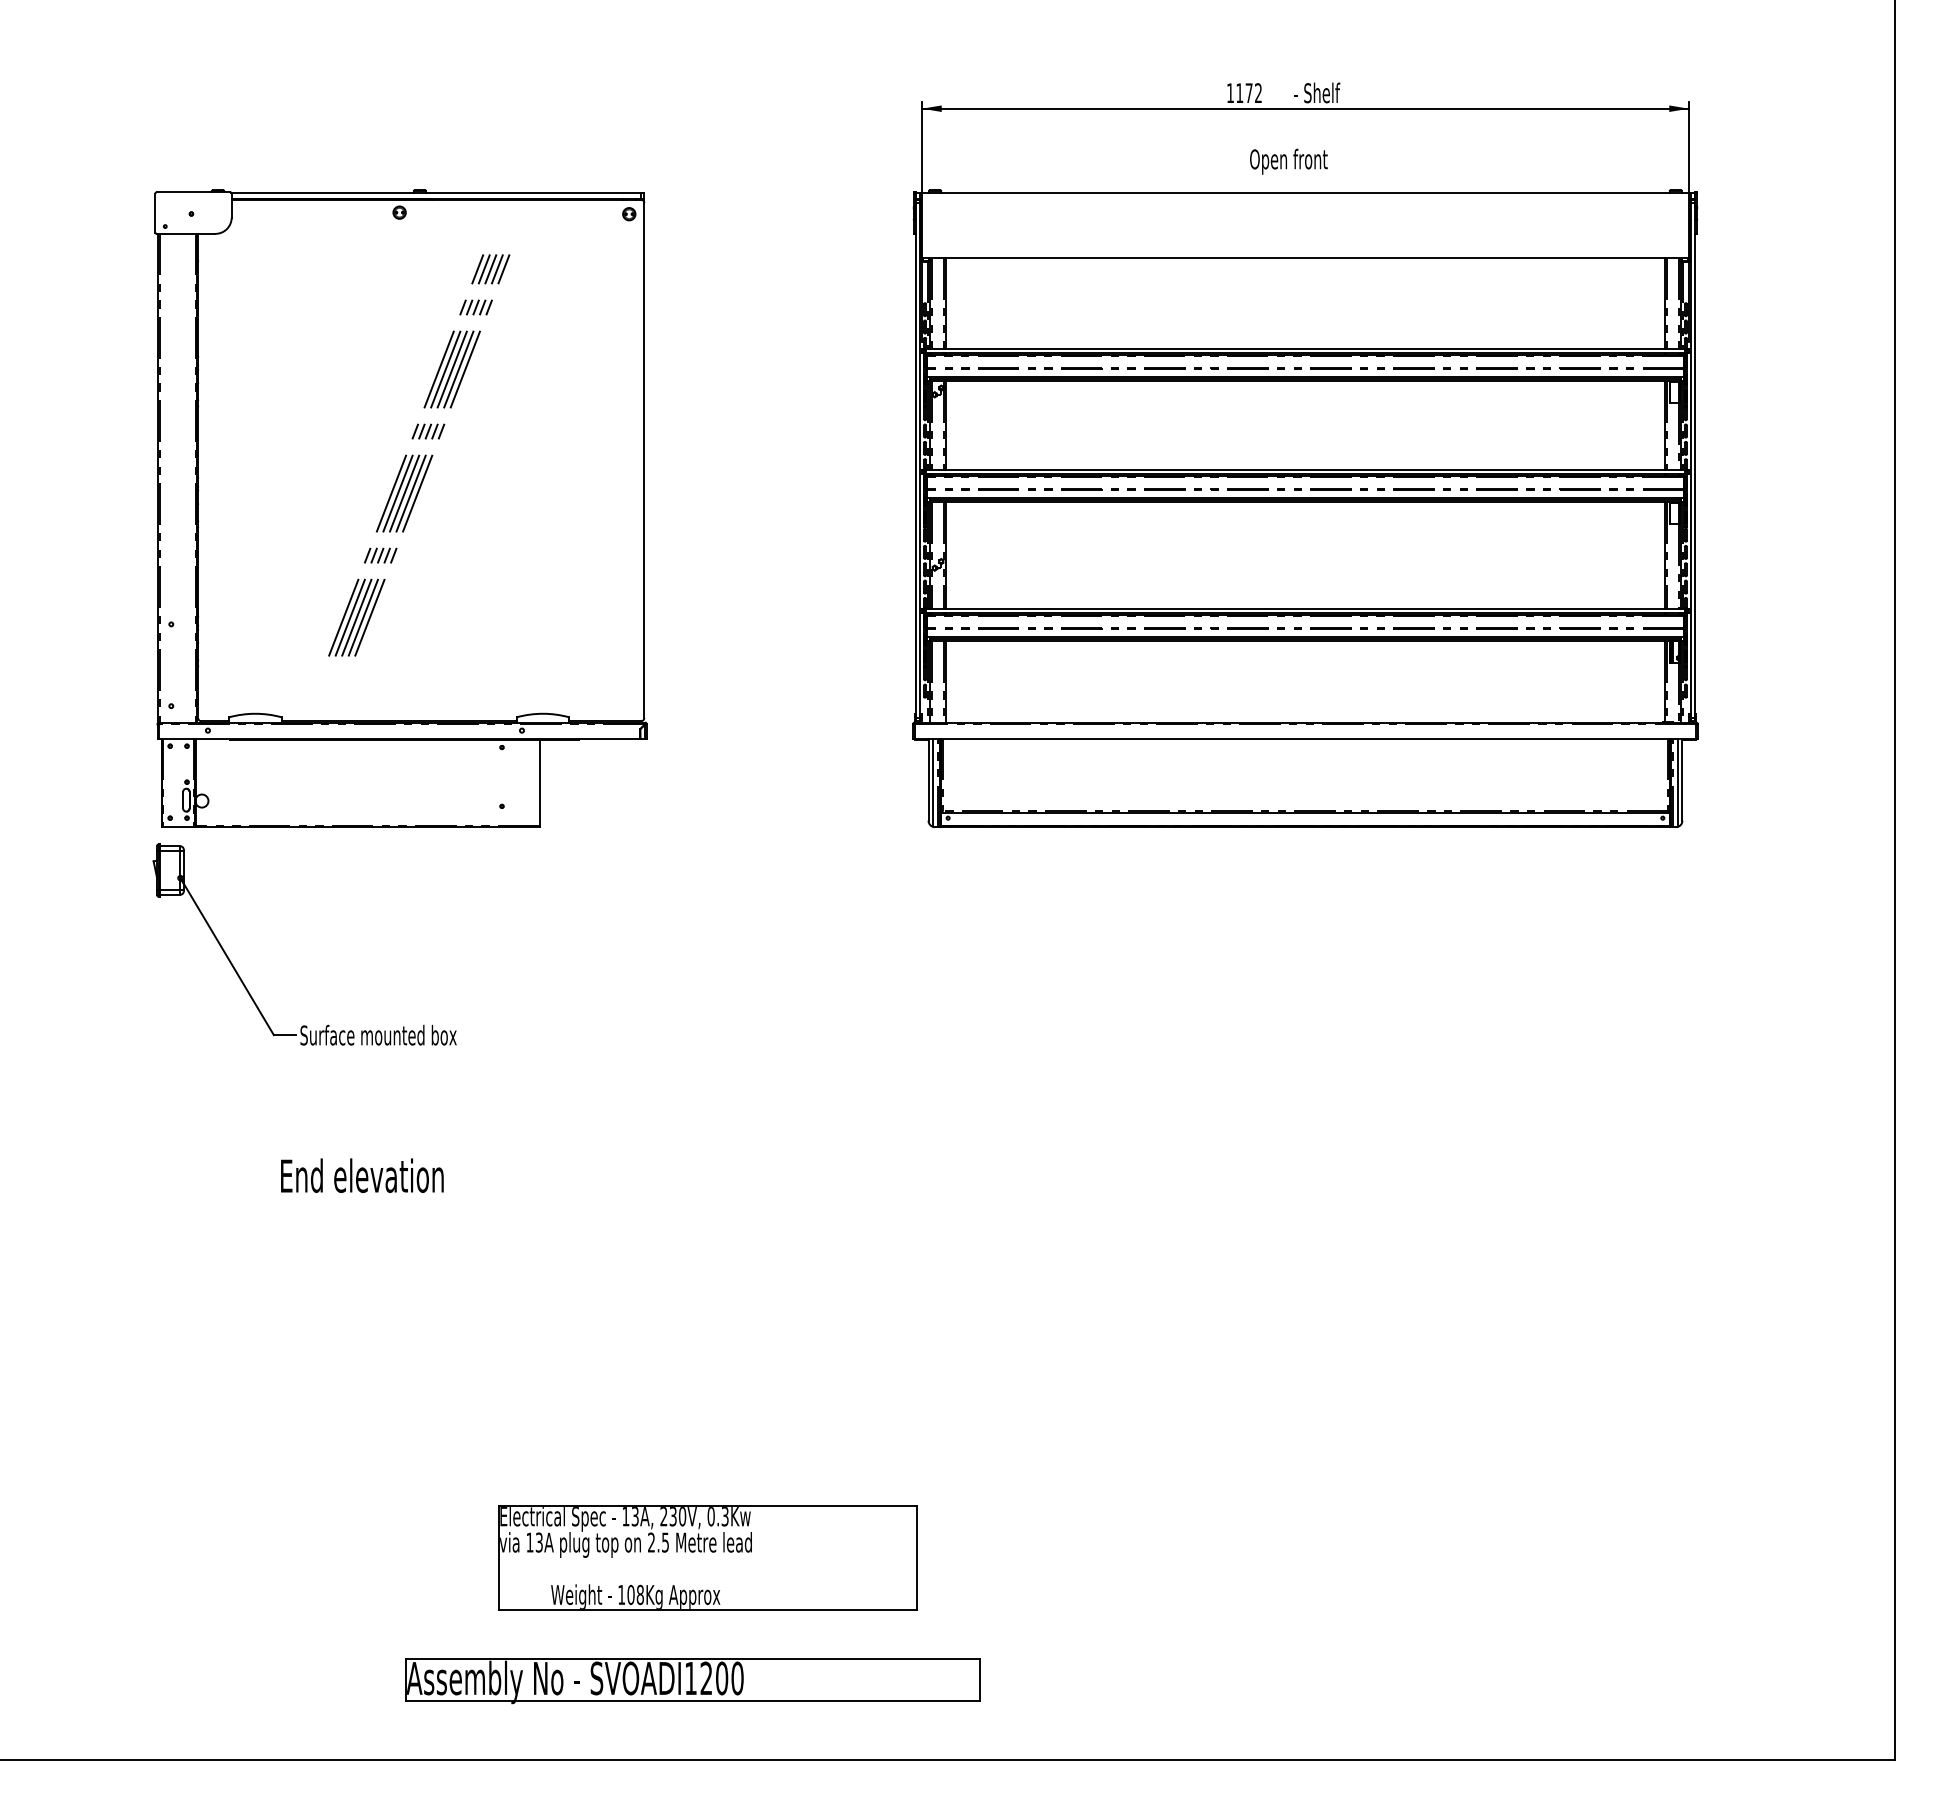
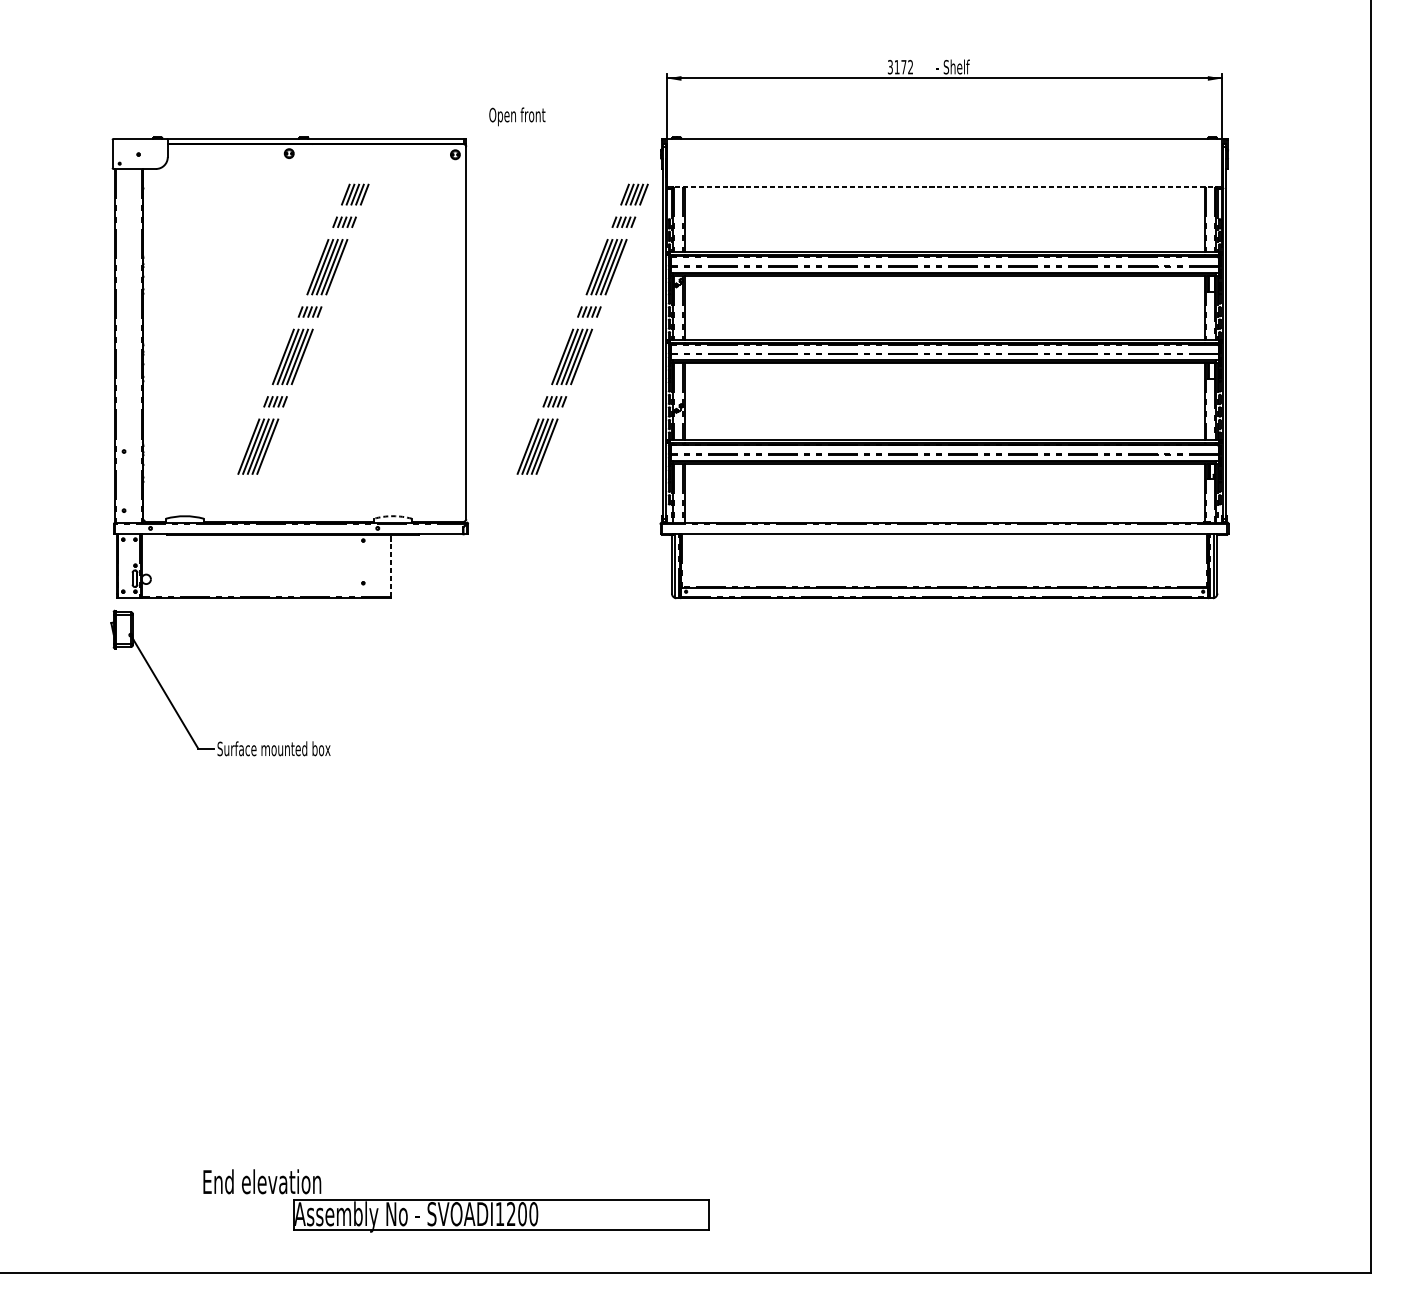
text: (1230, 93) -> (890, 67), 1172 -> 3172
text: (1288, 161) -> (517, 116), moved
line: (1305, 258) -> (944, 186), solid -> dashed
part: (805, 455) -> (582, 329), added
arc: (542, 713) -> (392, 516), solid -> dashed
line: (539, 782) -> (390, 565), solid -> dashed
text: (362, 1175) -> (262, 1181), moved
part: (707, 1557) -> (512, 1126), removed

